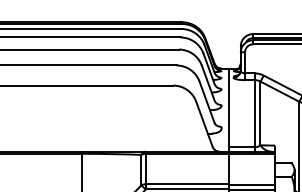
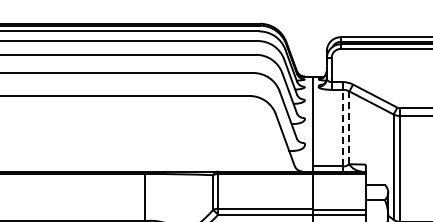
line: (255, 113) -> (343, 127), solid -> dashed
line: (260, 114) -> (349, 128), solid -> dashed

